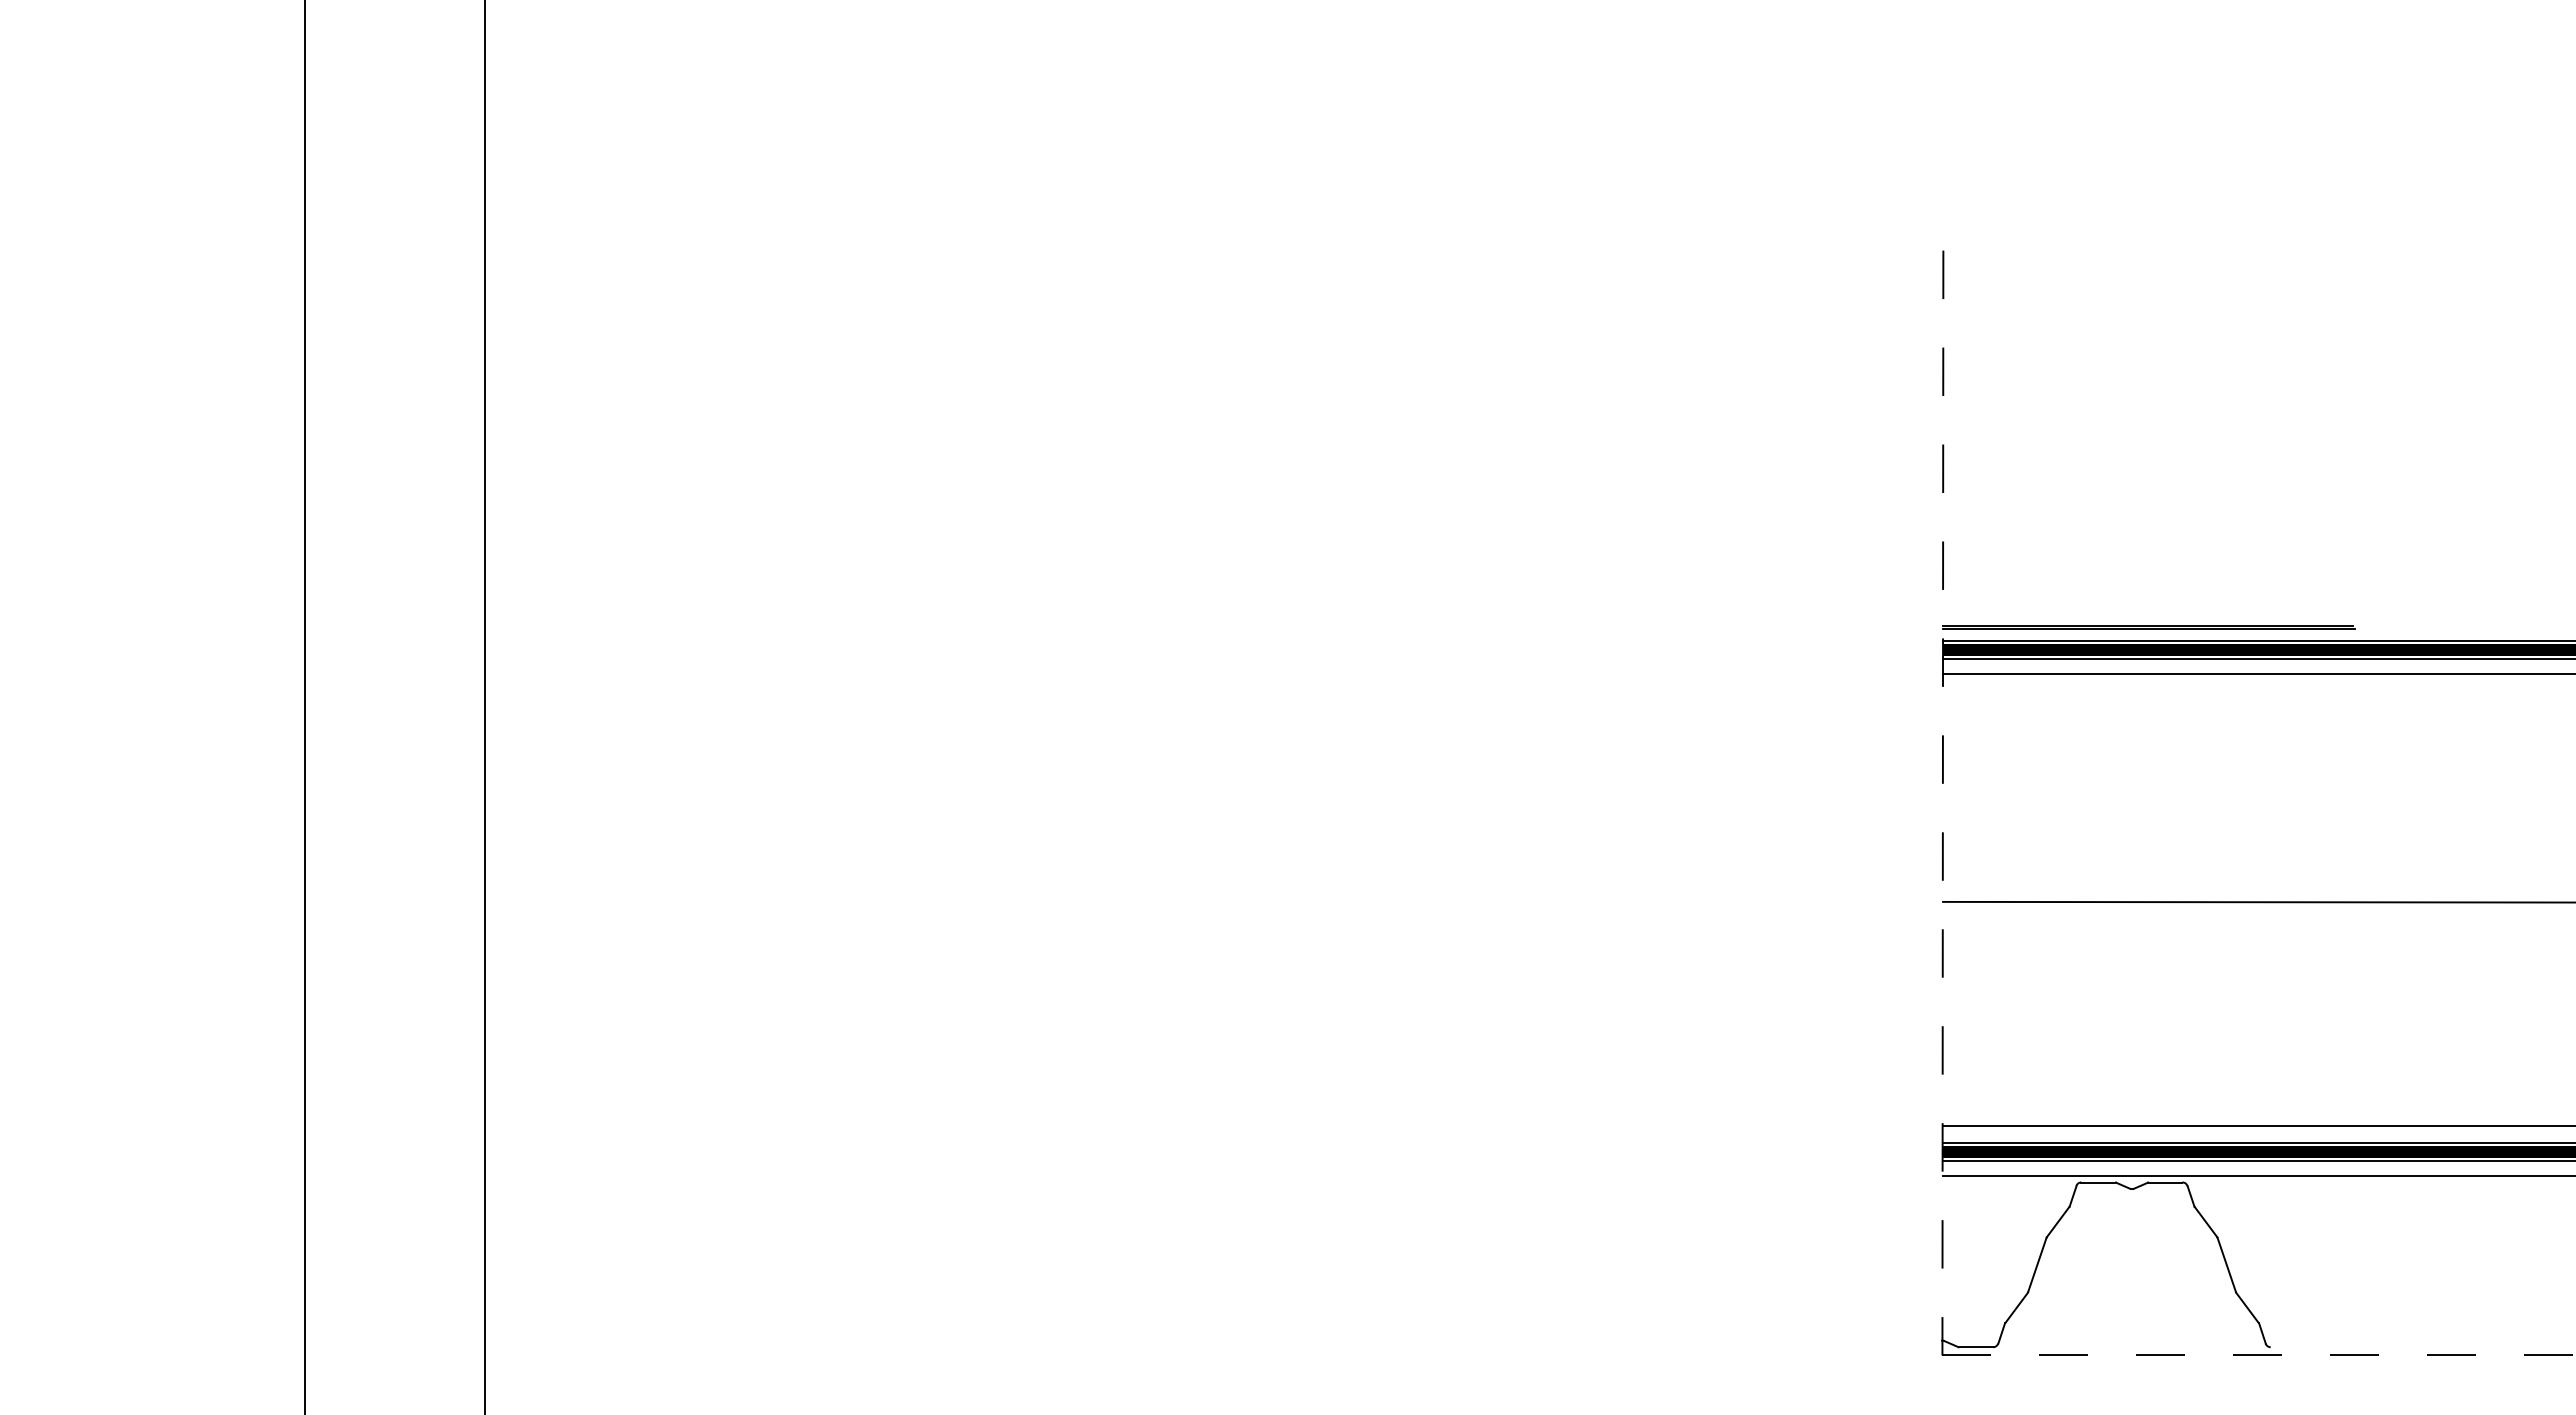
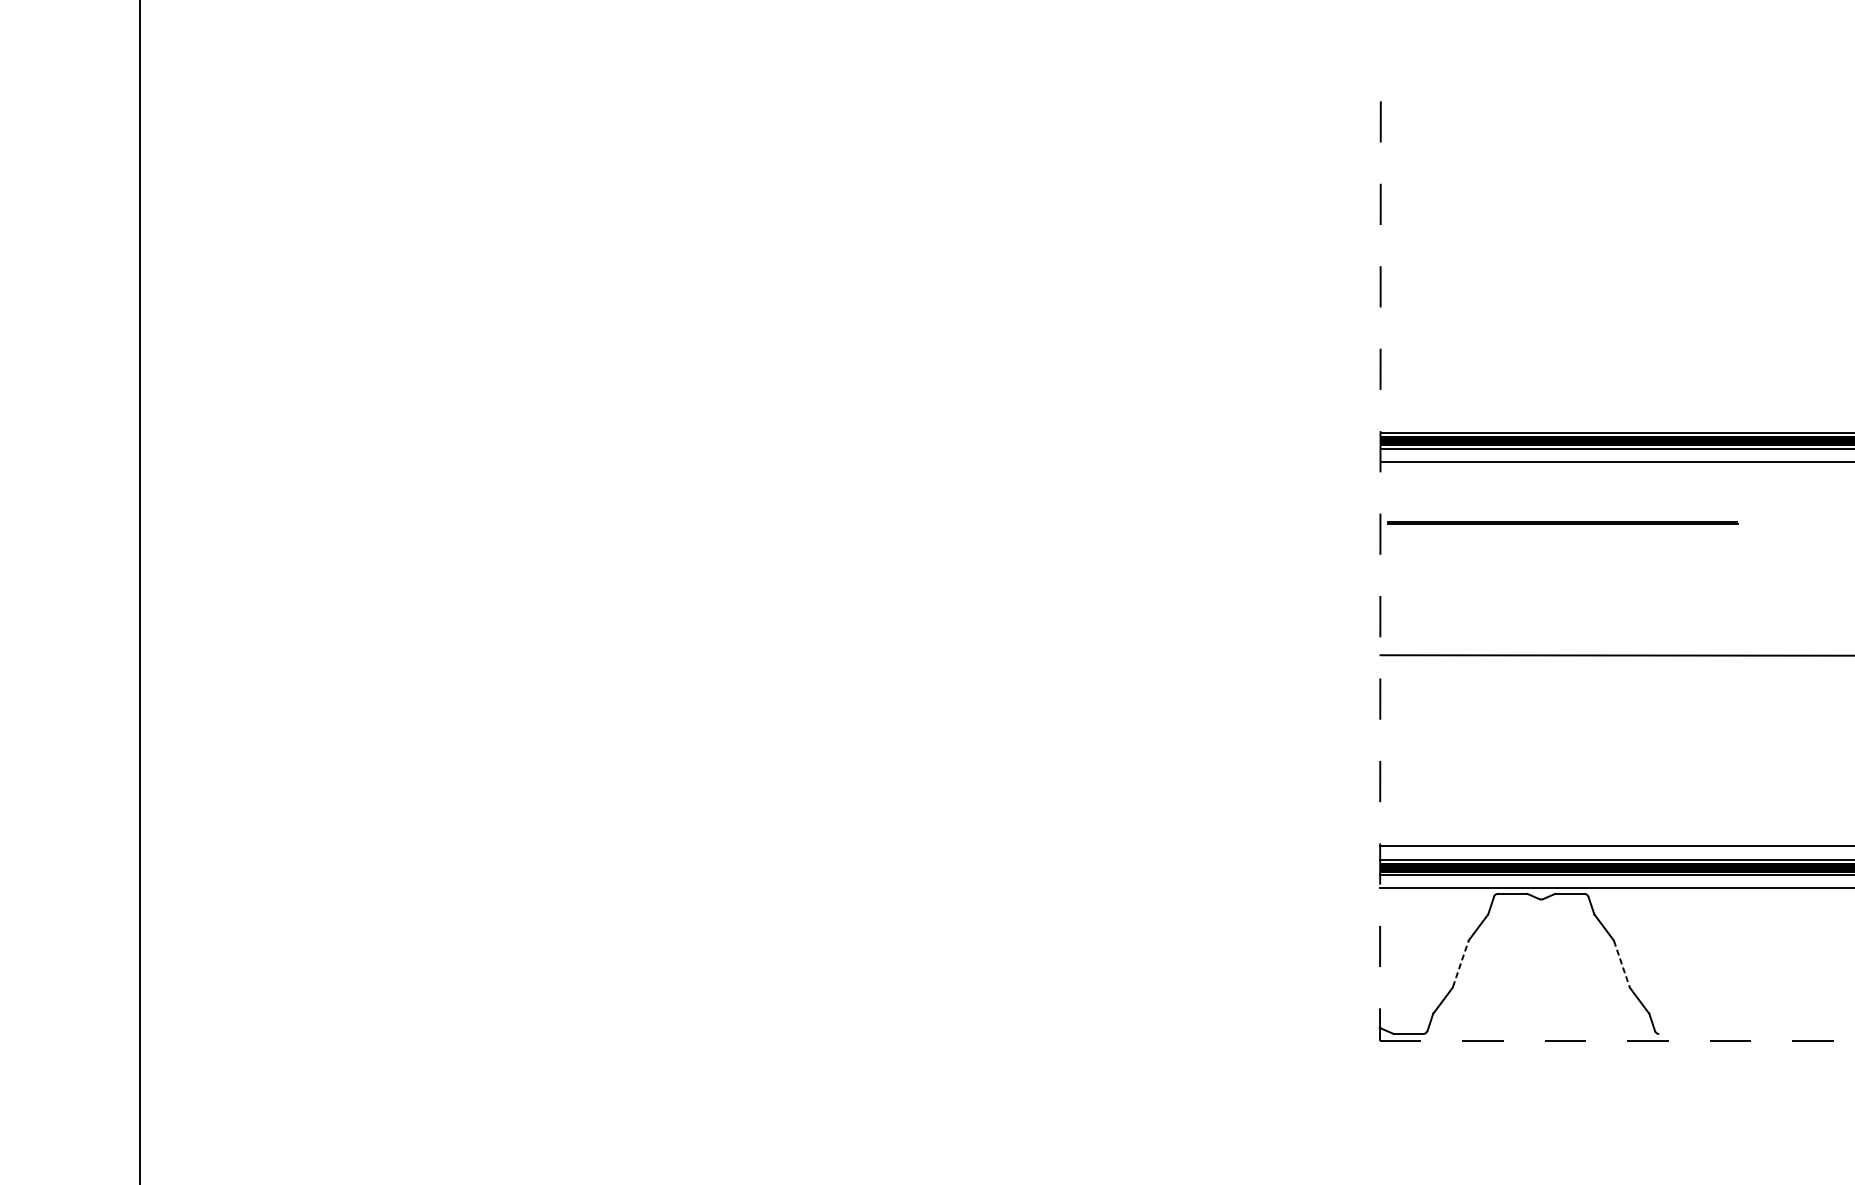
line: (2148, 626) -> (1562, 522), moved
line: (2037, 1264) -> (1460, 963), solid -> dashed
line: (2226, 1264) -> (1621, 963), solid -> dashed

